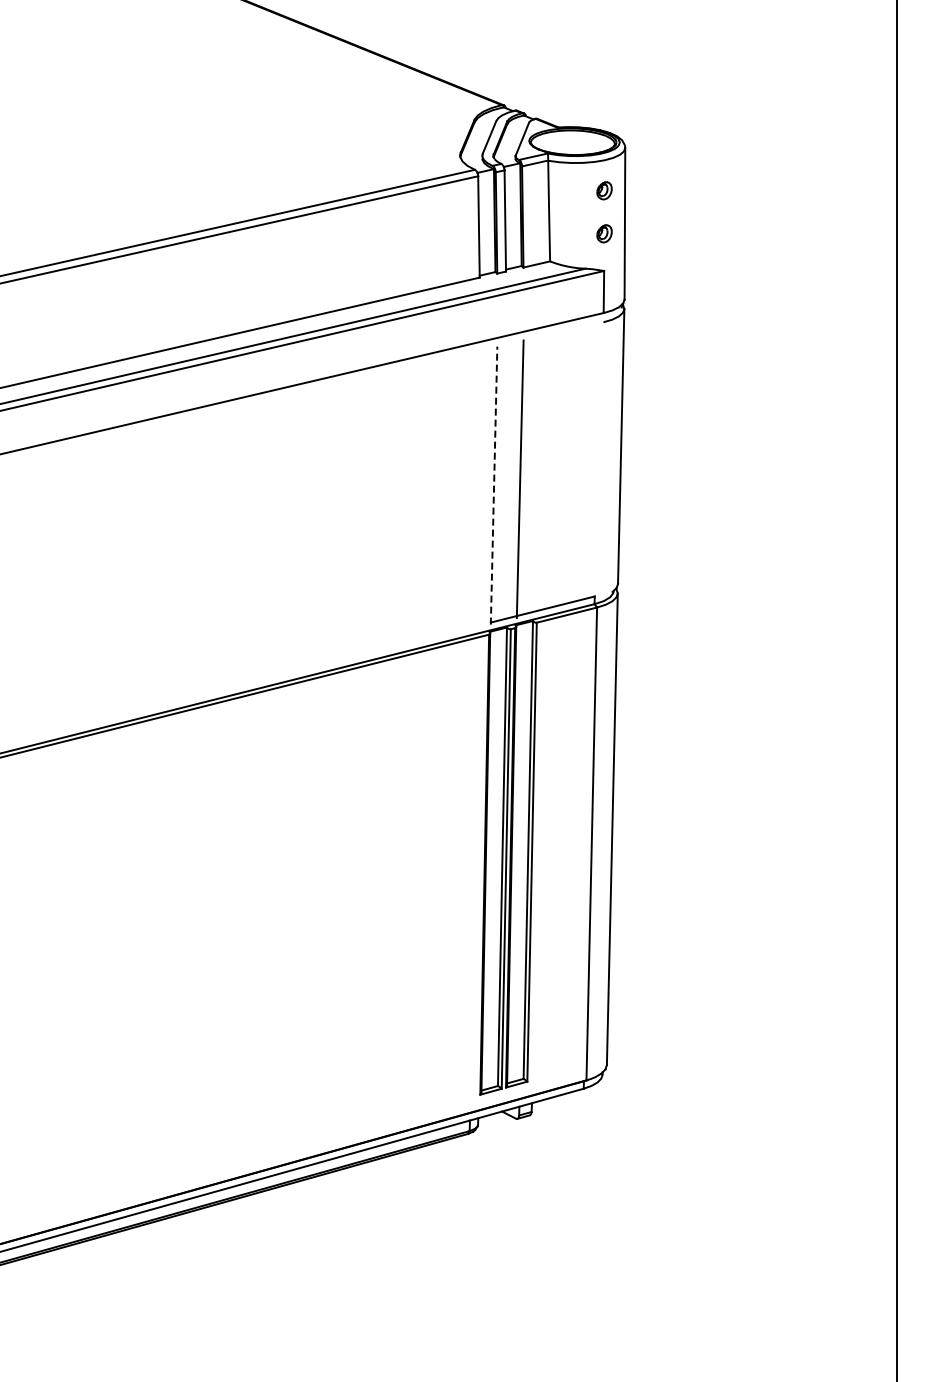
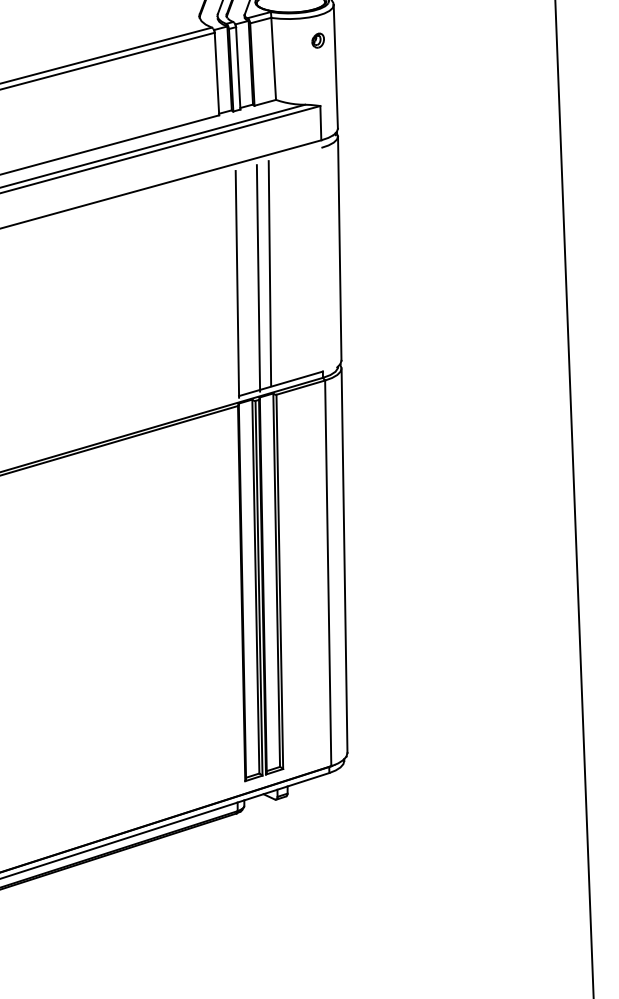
part: (604, 233) -> (319, 75), removed
line: (534, 473) -> (269, 273), added
line: (494, 485) -> (237, 284), dashed -> solid

